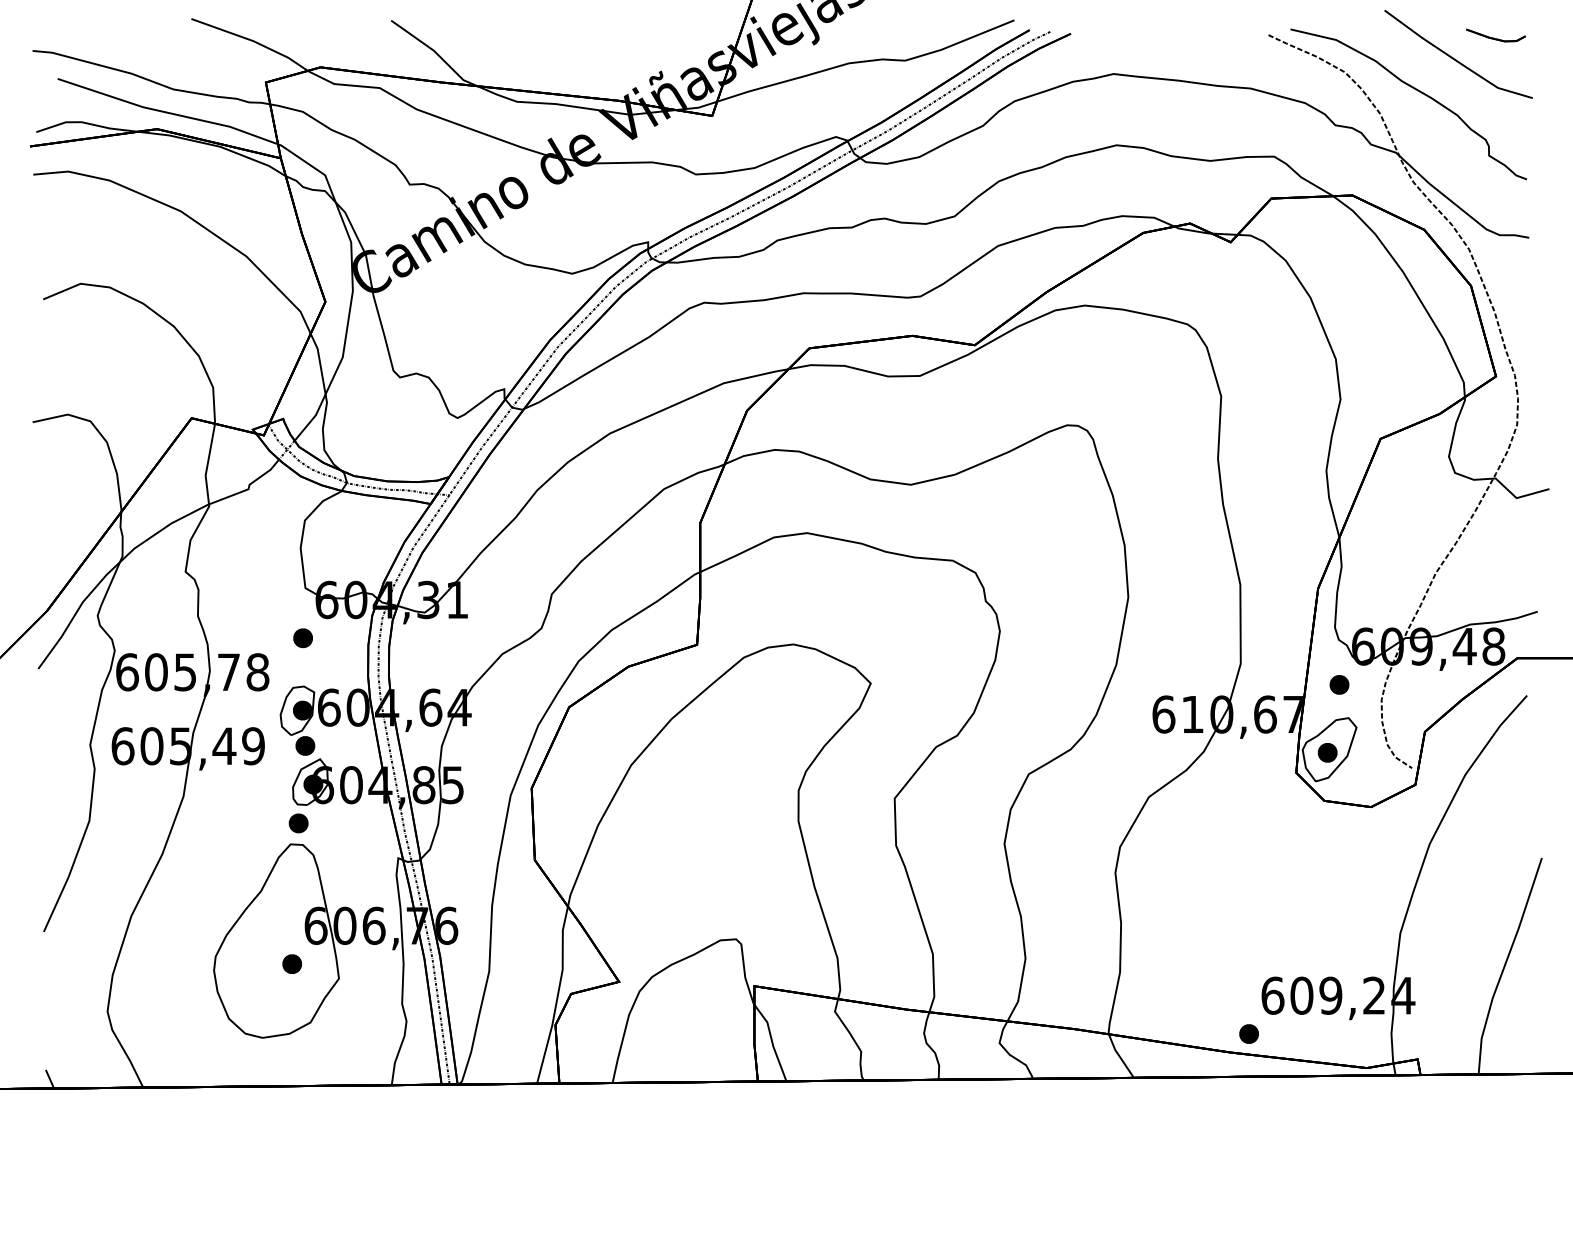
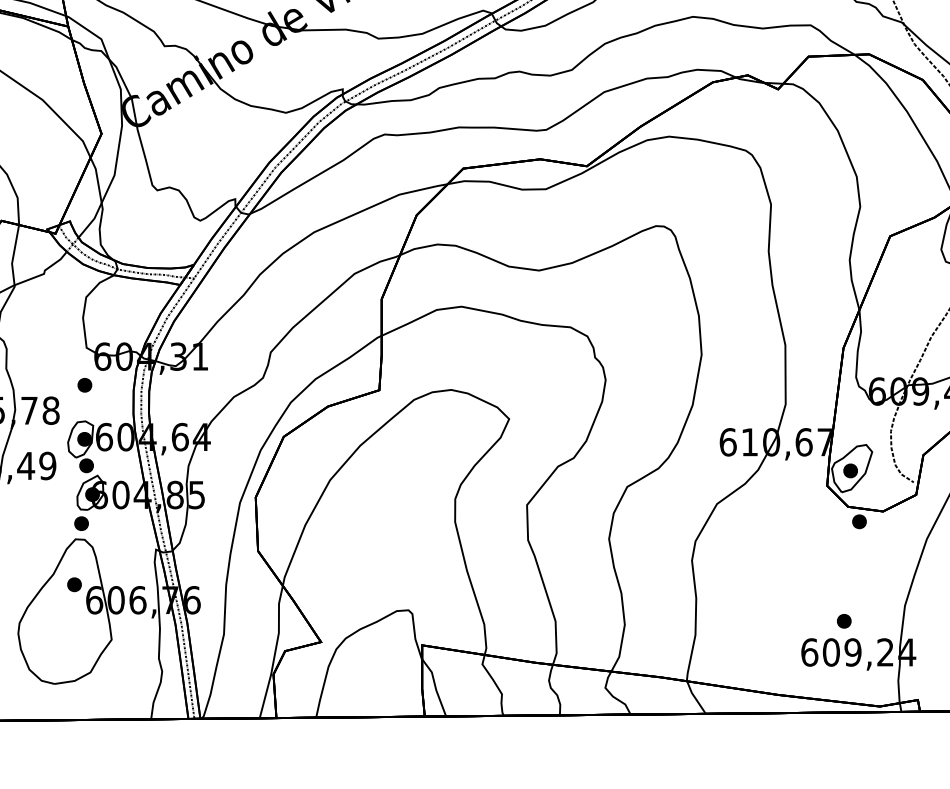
part: (1339, 684) -> (859, 521), moved
part: (291, 963) -> (73, 584), moved
part: (1248, 1033) -> (843, 620), moved

